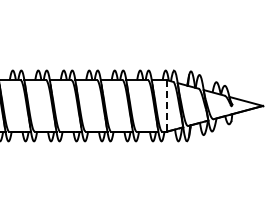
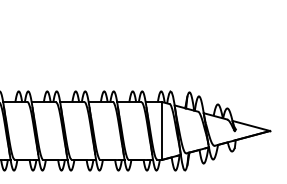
line: (166, 105) -> (162, 130), dashed -> solid

